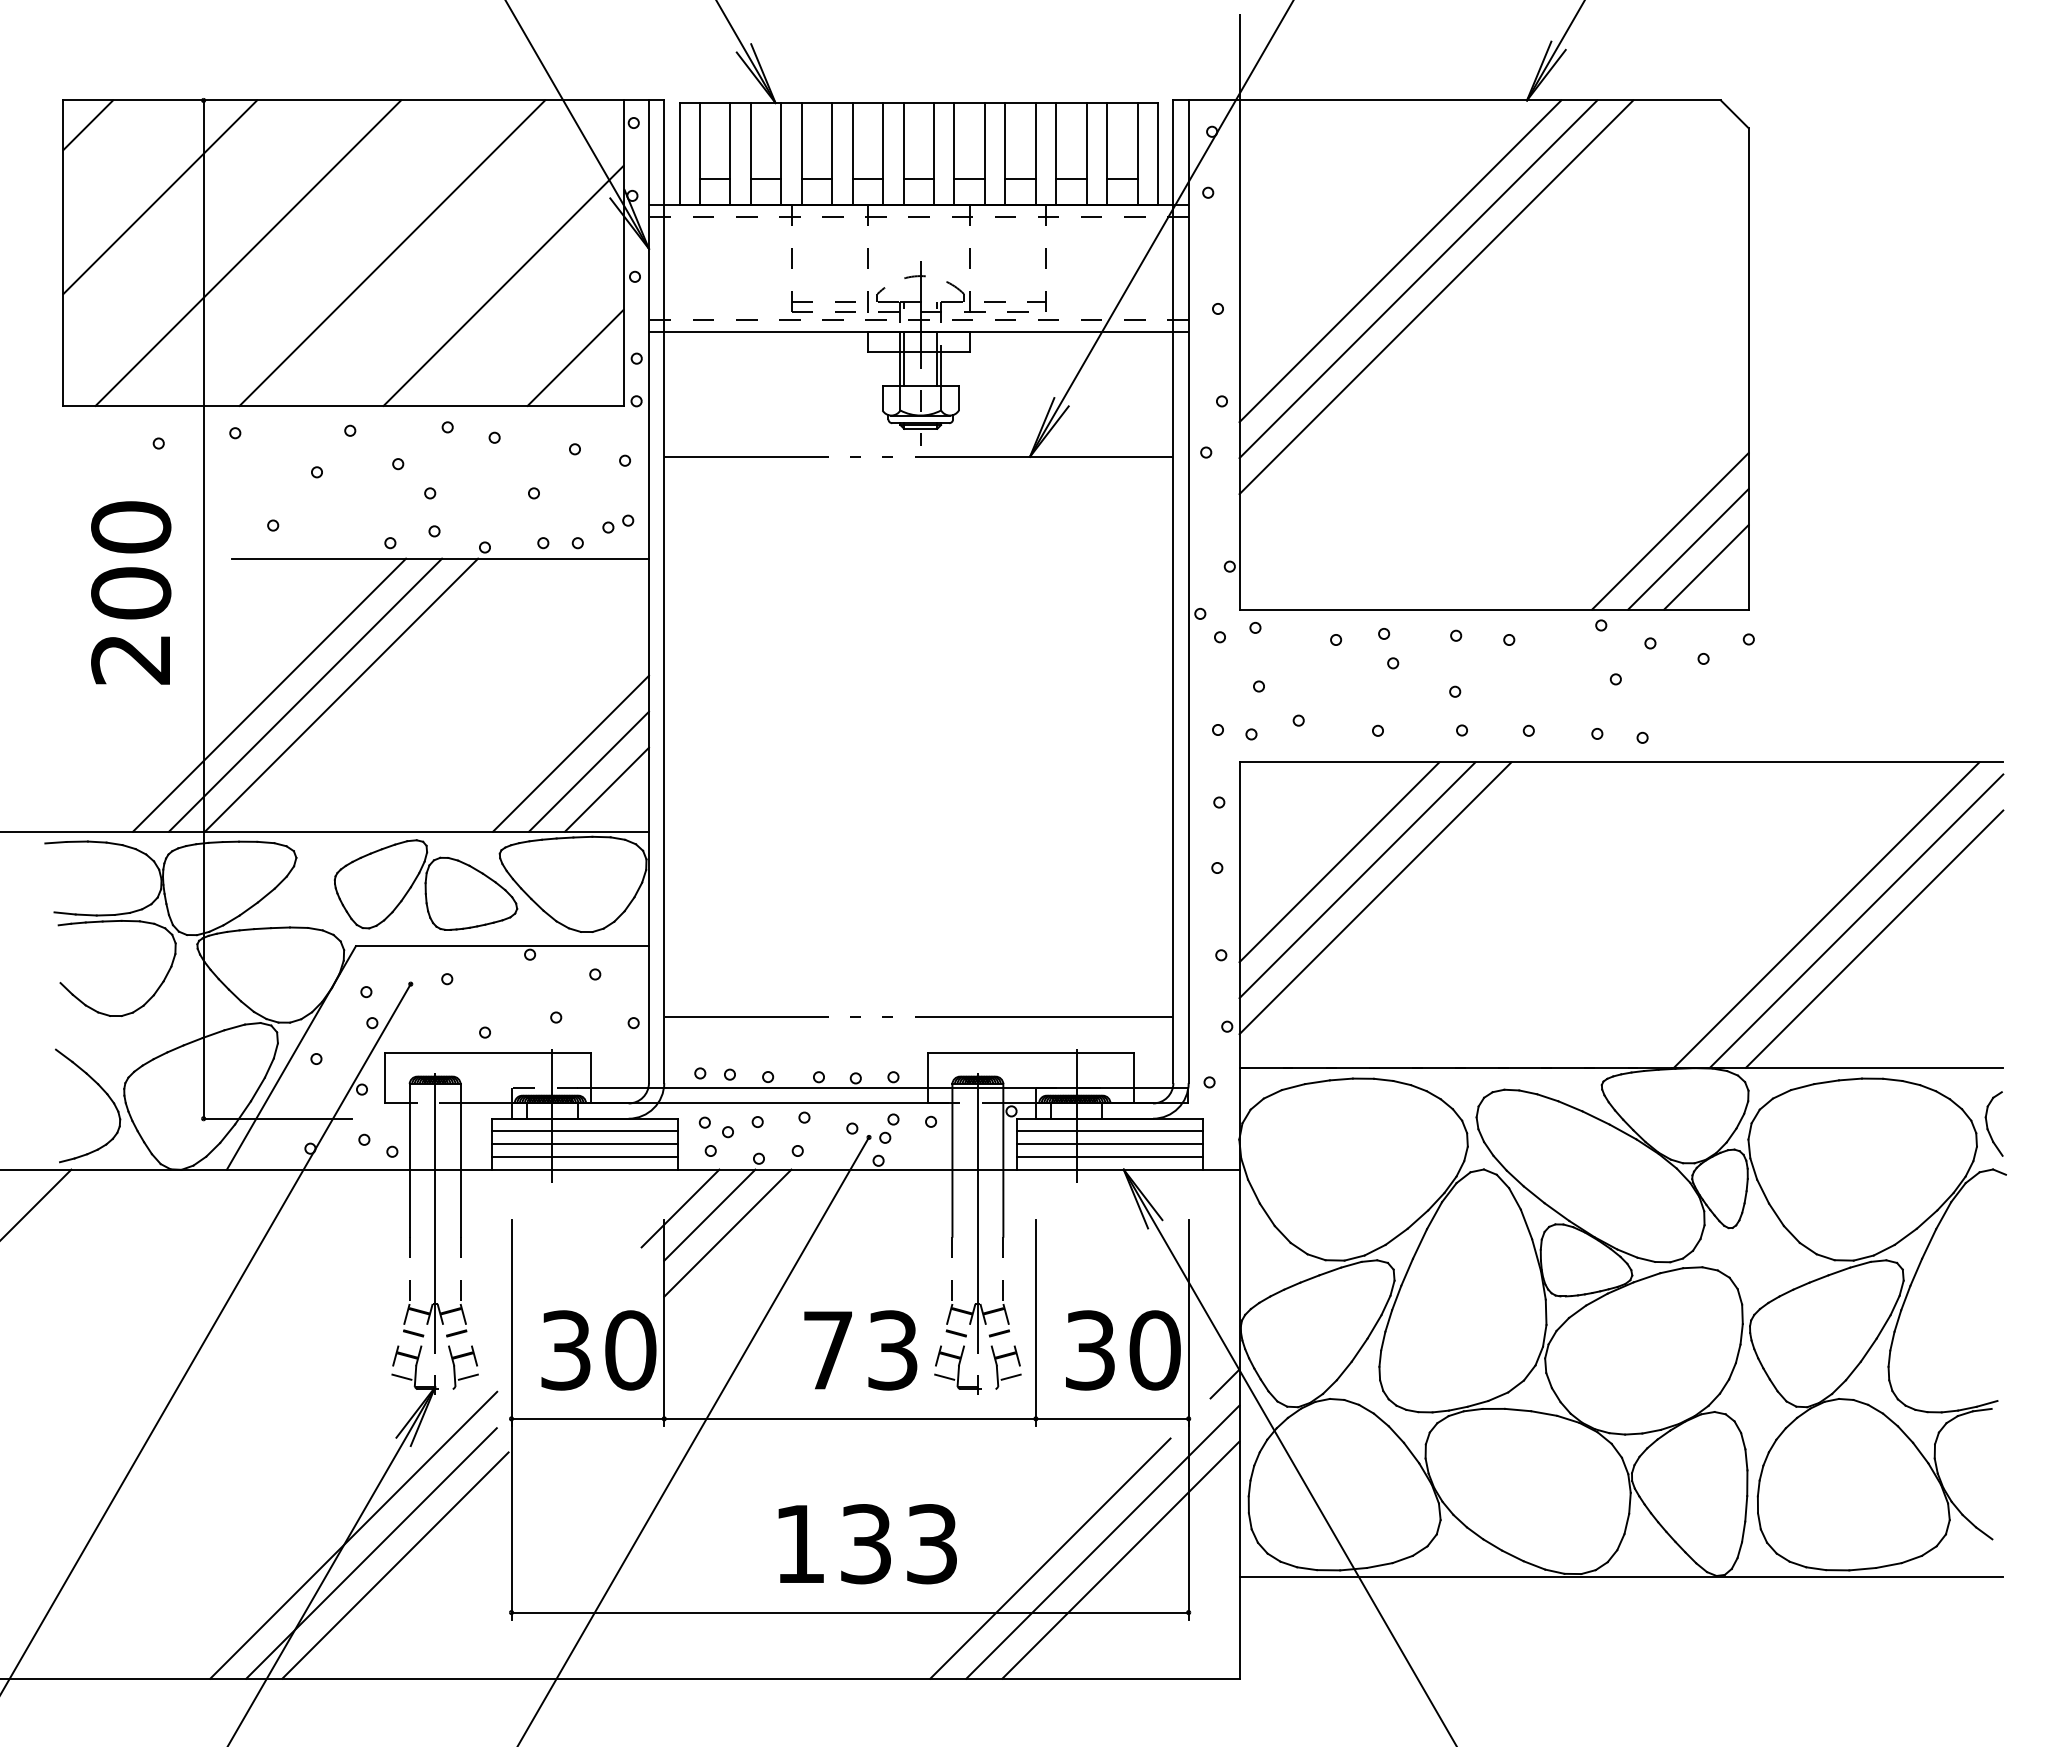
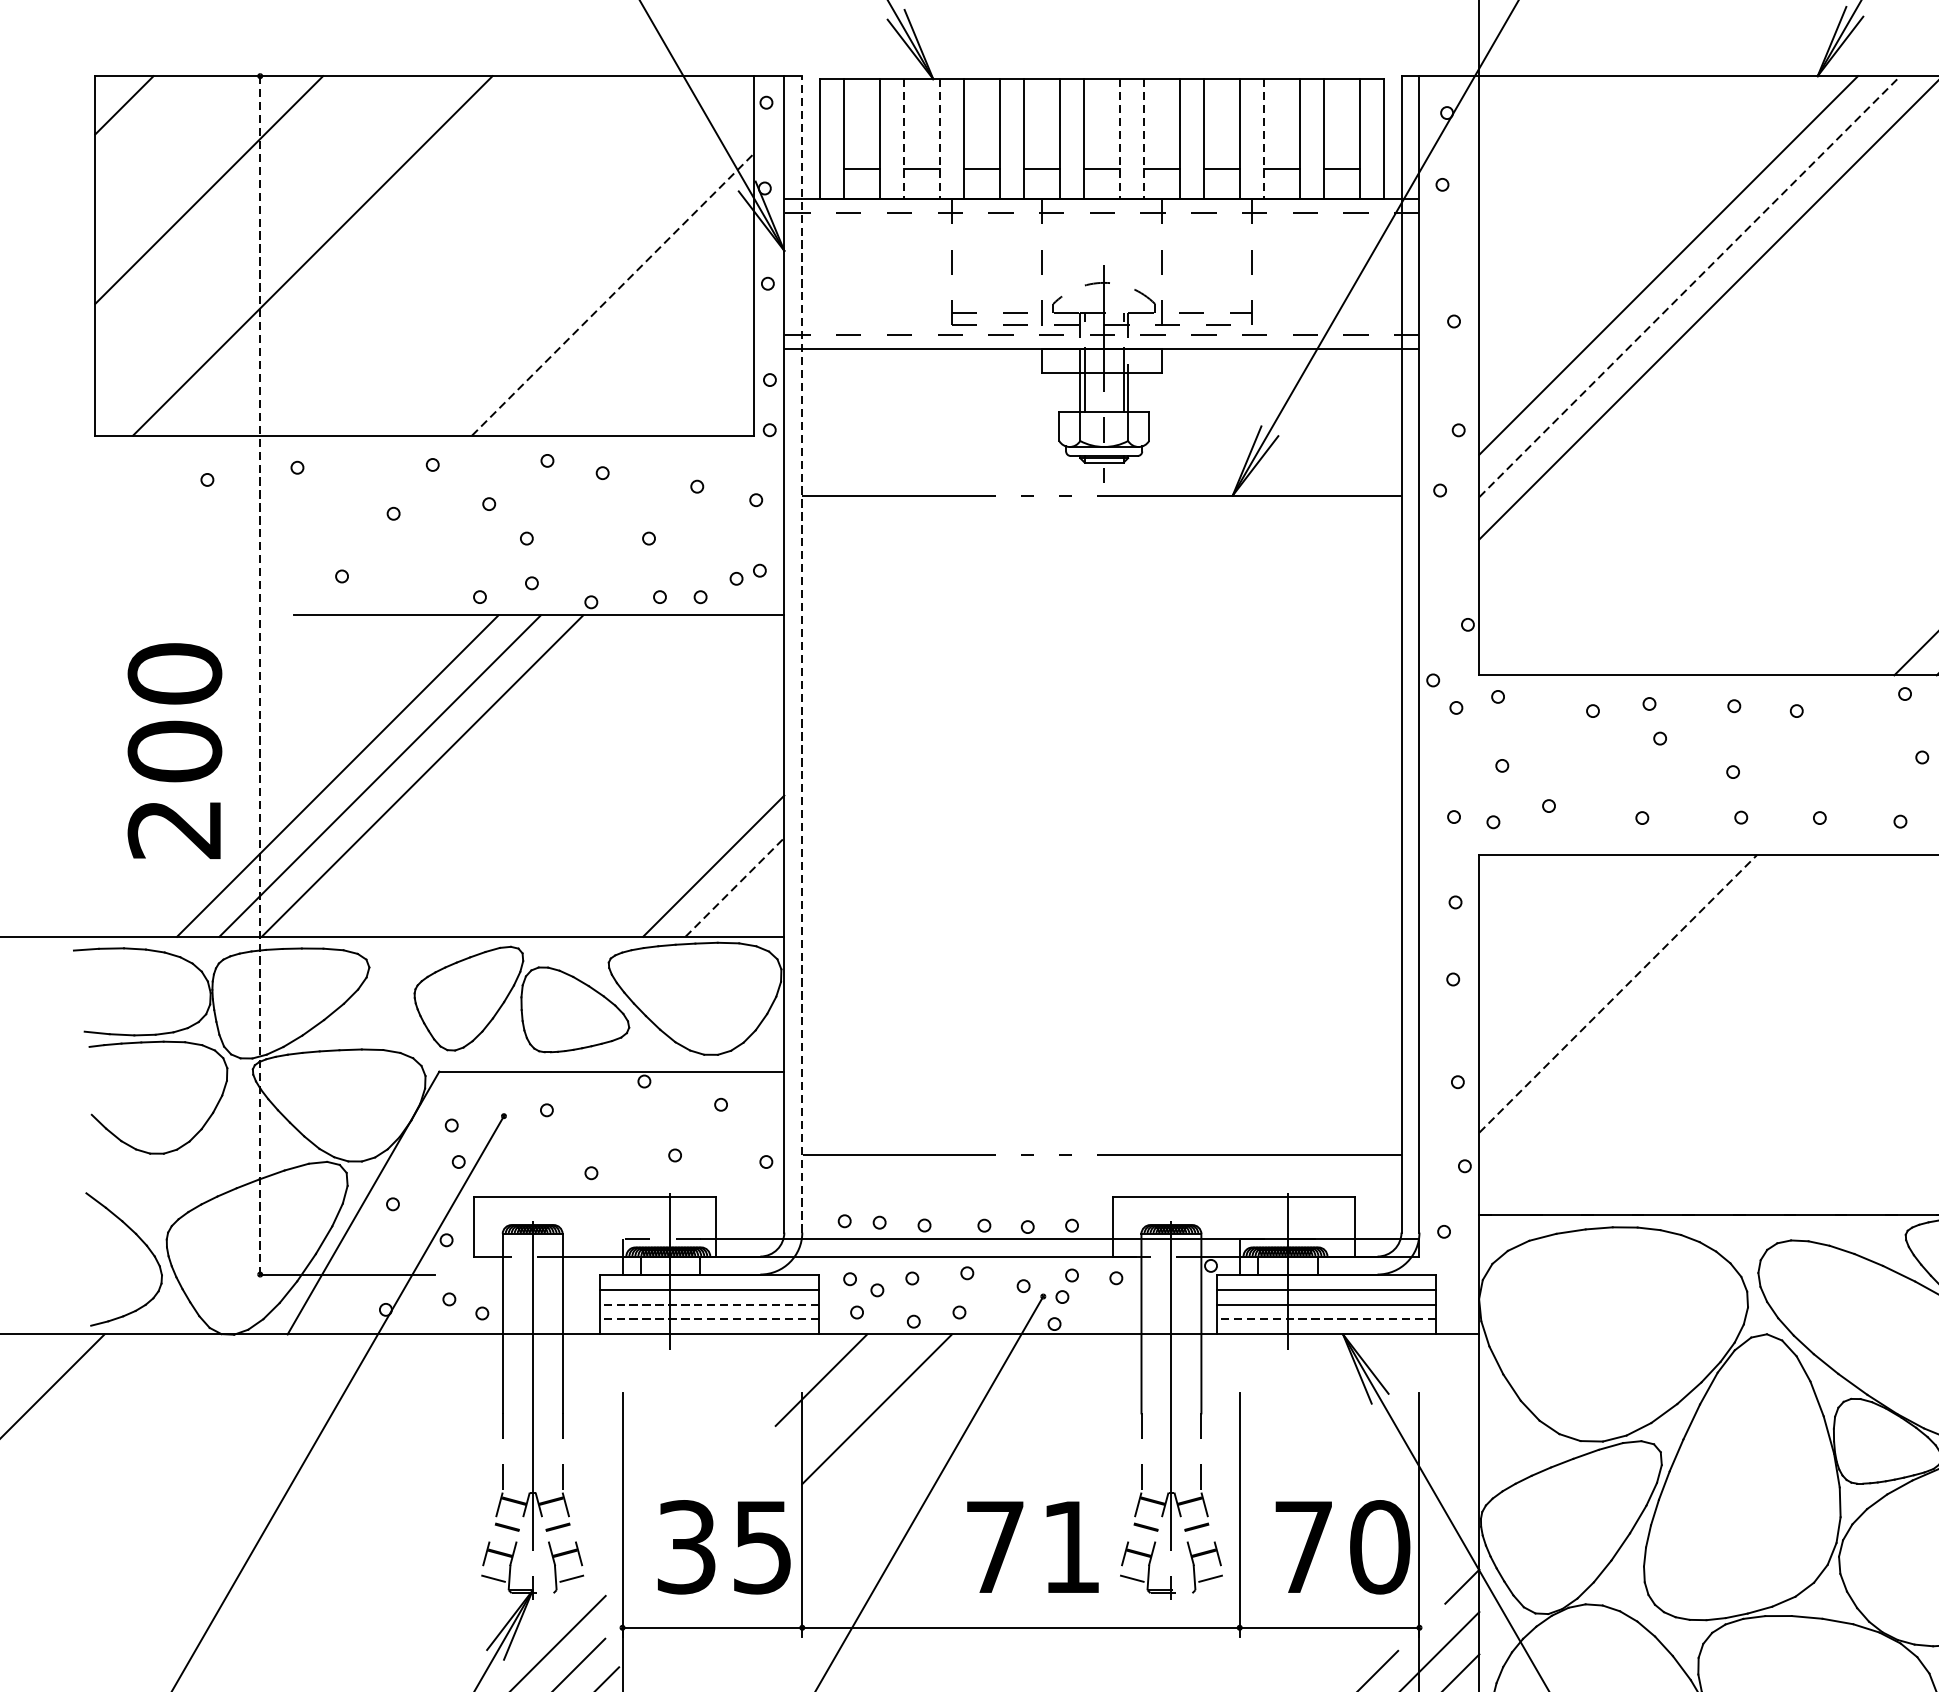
line: (750, 153) -> (903, 138), solid -> dashed
line: (781, 153) -> (940, 138), solid -> dashed
line: (934, 153) -> (1120, 138), solid -> dashed
line: (954, 153) -> (1143, 138), solid -> dashed
line: (1056, 153) -> (1263, 138), solid -> dashed
line: (392, 252) -> (482, 255), removed
line: (1418, 279) -> (1689, 286), solid -> dashed
line: (503, 285) -> (613, 293), solid -> dashed
line: (575, 357) -> (697, 378), removed
line: (664, 591) -> (802, 654), solid -> dashed
text: (131, 592) -> (175, 750), moved
line: (203, 610) -> (260, 676), solid -> dashed
line: (570, 753) -> (691, 844), removed
line: (607, 789) -> (735, 887), solid -> dashed
line: (1339, 862) -> (1596, 972), removed
line: (1357, 880) -> (1618, 994), solid -> dashed
line: (1375, 898) -> (1639, 1015), removed
line: (585, 1144) -> (709, 1304), solid -> dashed
line: (585, 1156) -> (709, 1319), solid -> dashed
line: (1109, 1156) -> (1326, 1319), solid -> dashed
line: (709, 1214) -> (855, 1387), removed
text: (630, 1350) -> (762, 1547), 30 -> 35
text: (892, 1350) -> (1070, 1547), 73 -> 71
text: (1090, 1350) -> (1303, 1547), 30 -> 70

